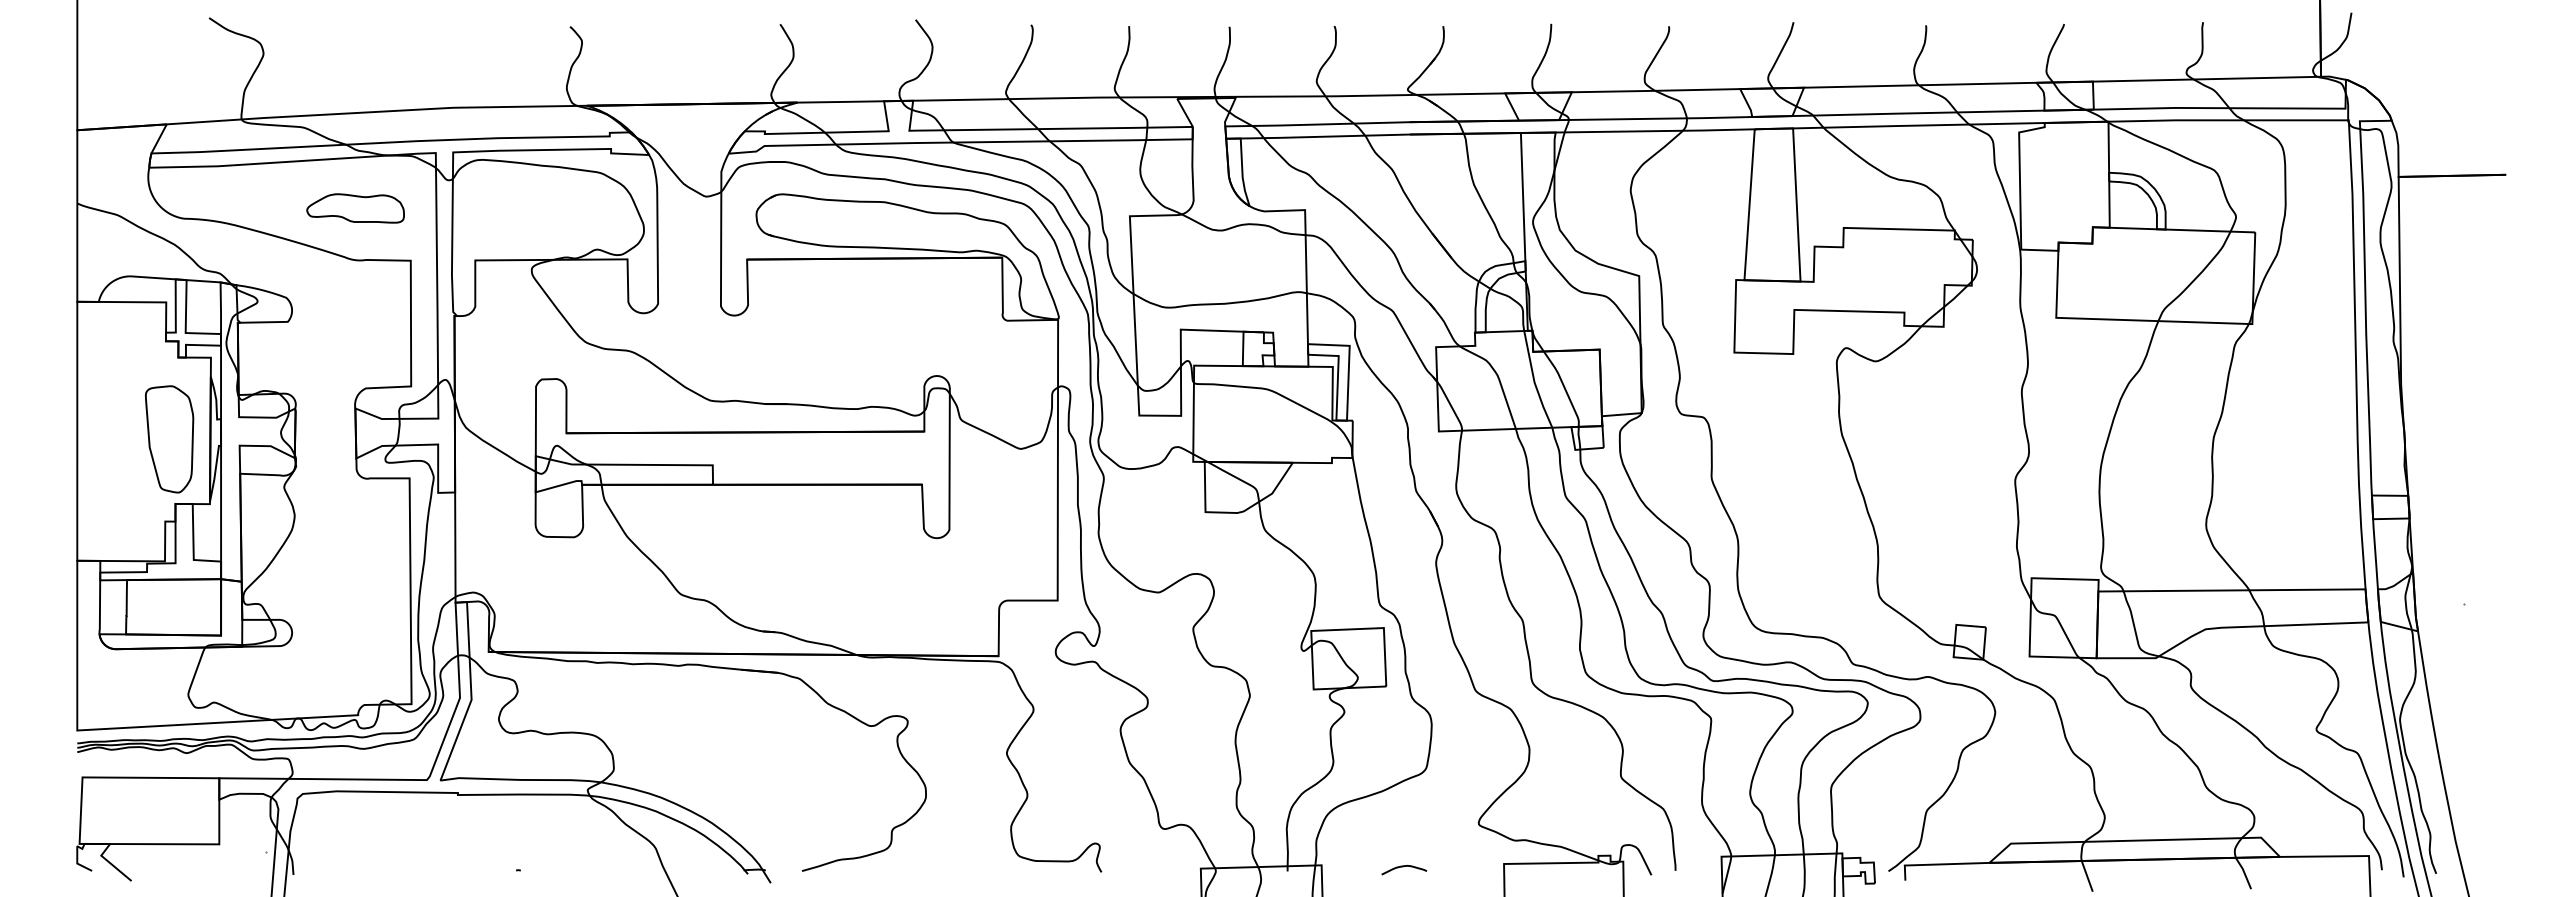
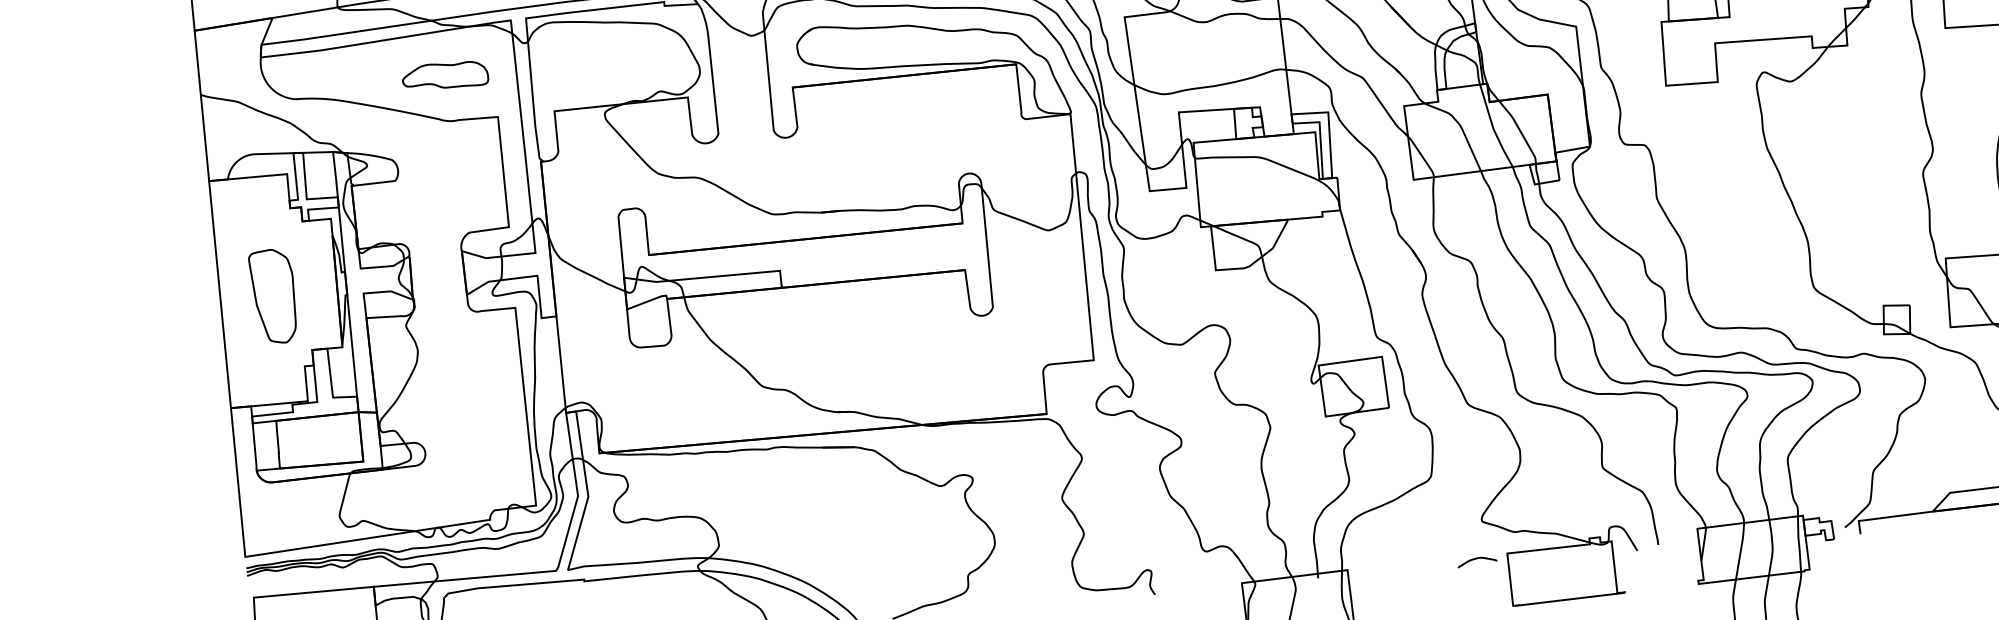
part: (169, 439) -> (273, 296), moved
curve: (1403, 867) -> (1476, 559), moved

